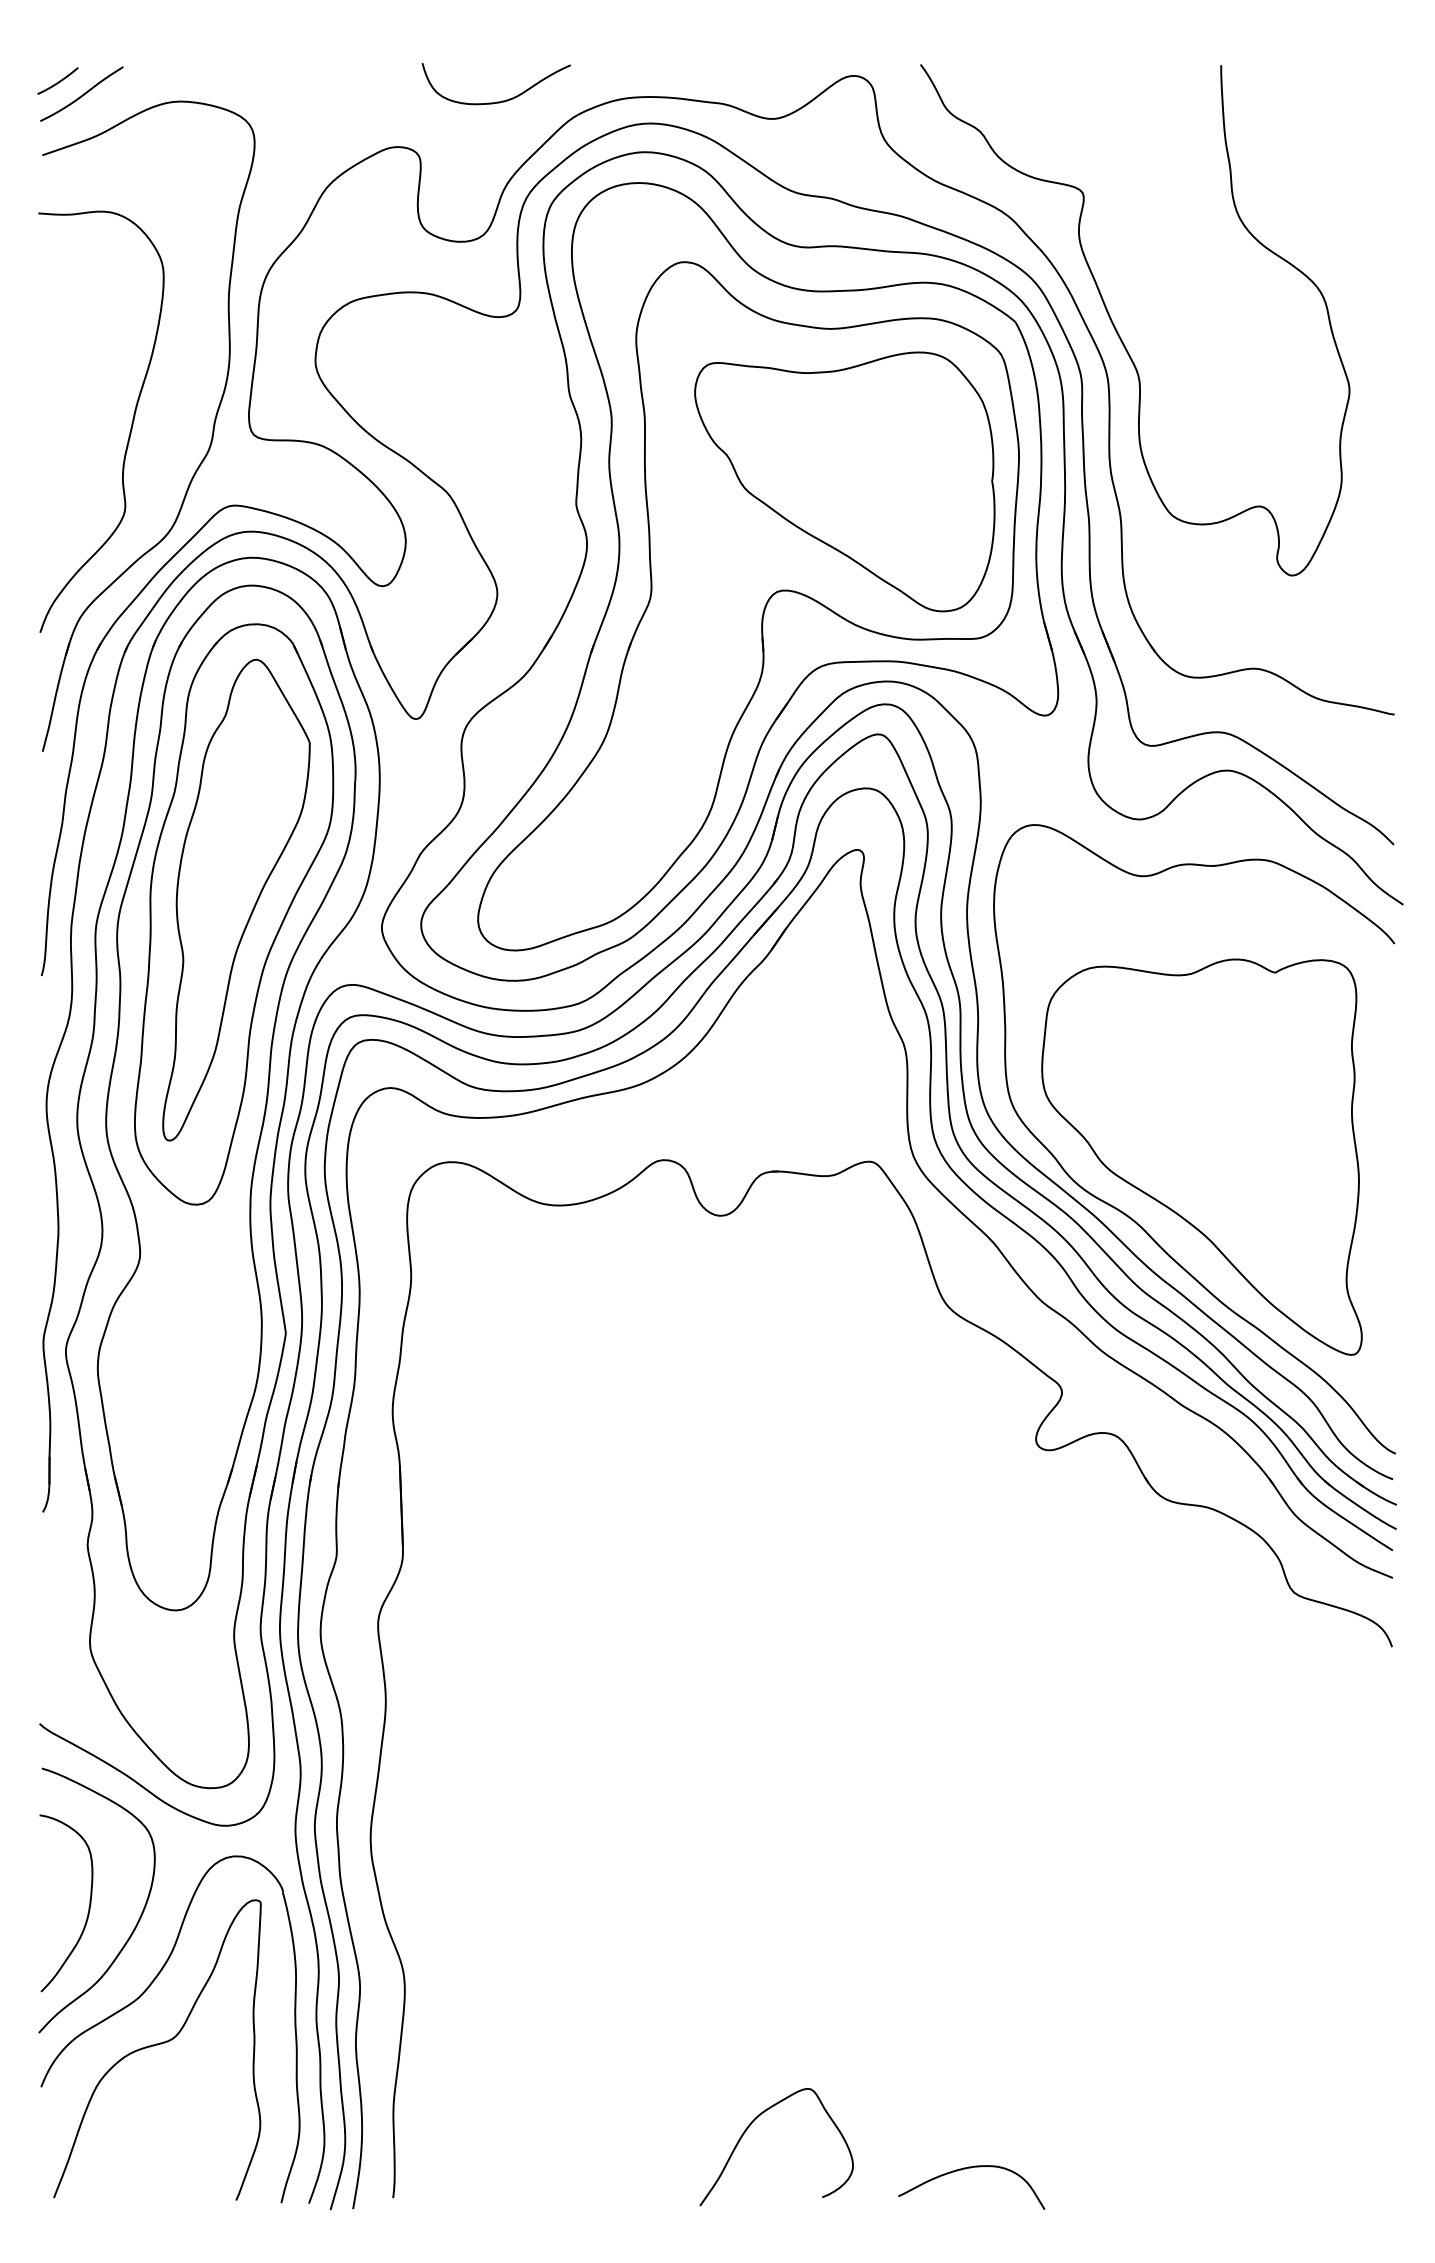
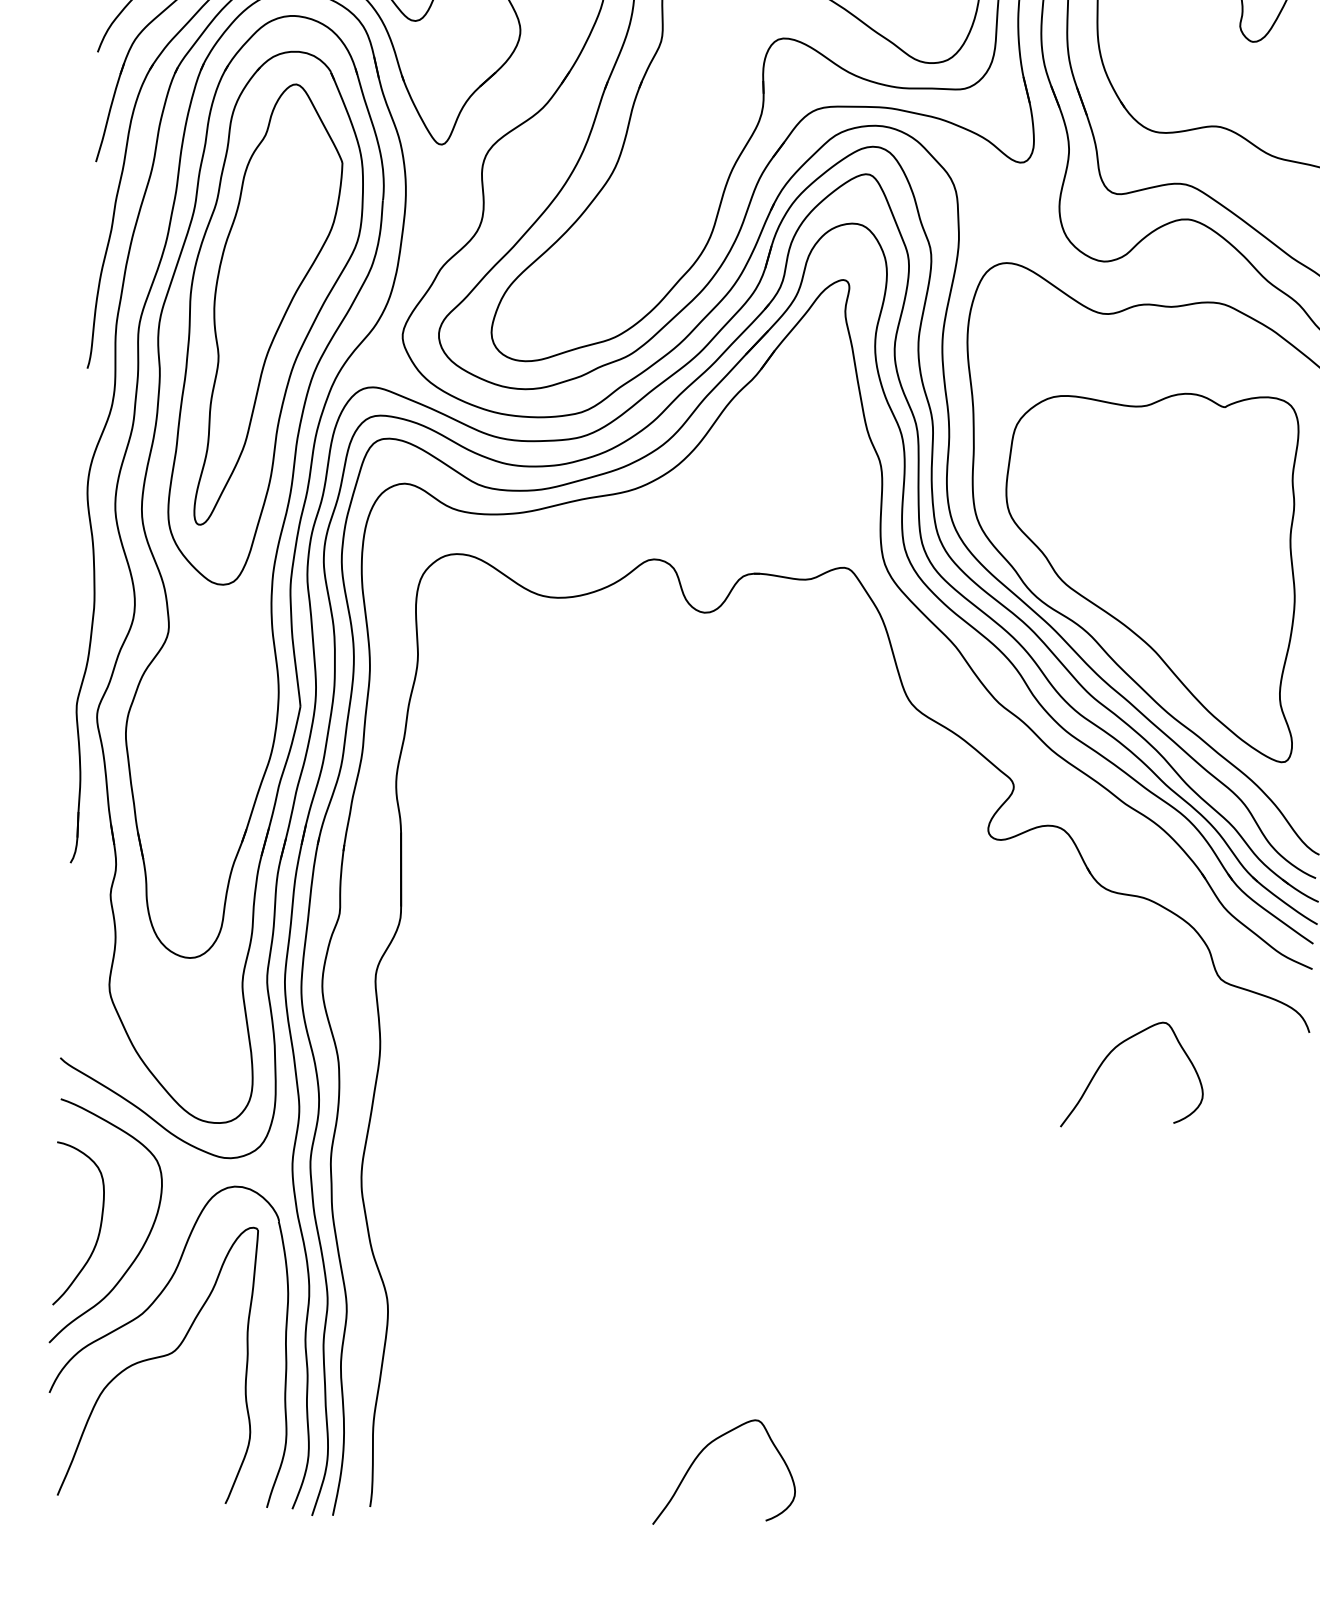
curve: (1175, 1680) -> (1108, 1056), added
curve: (965, 2169) -> (898, 1499), removed

